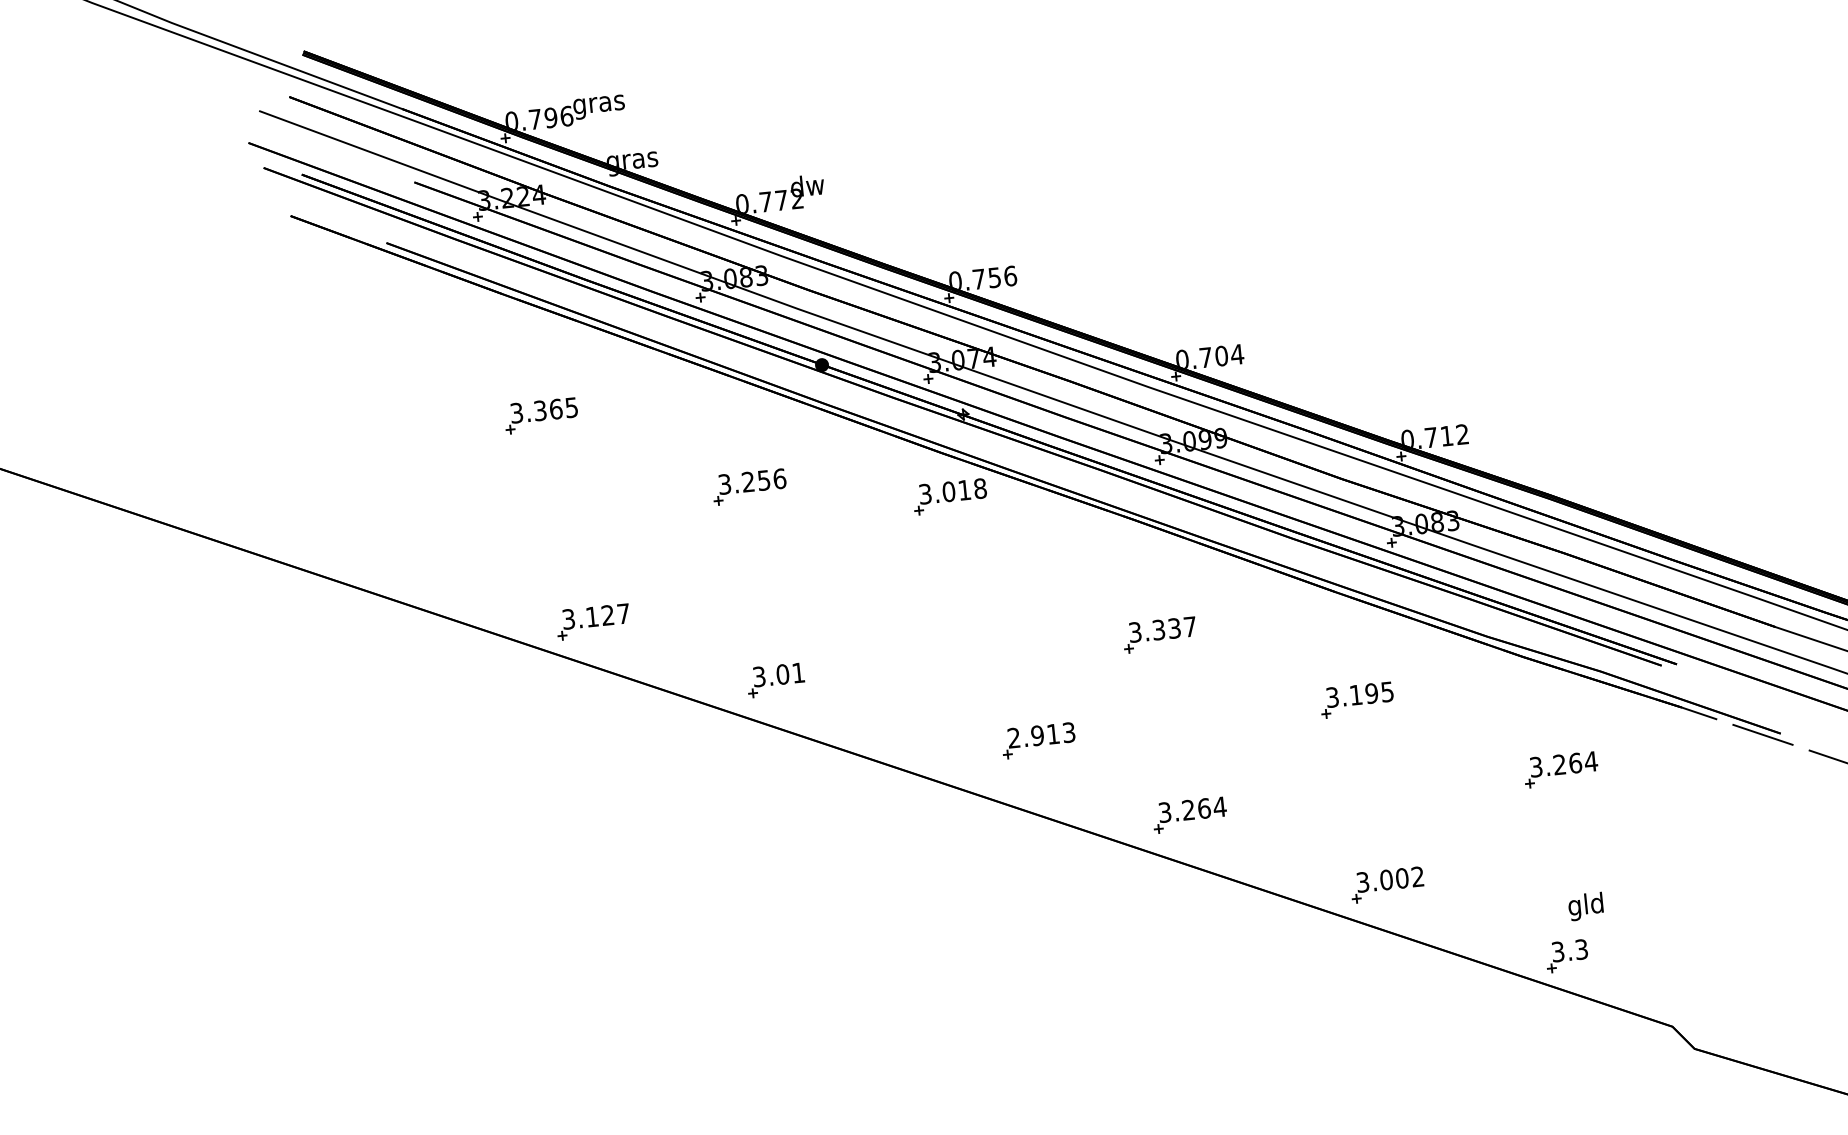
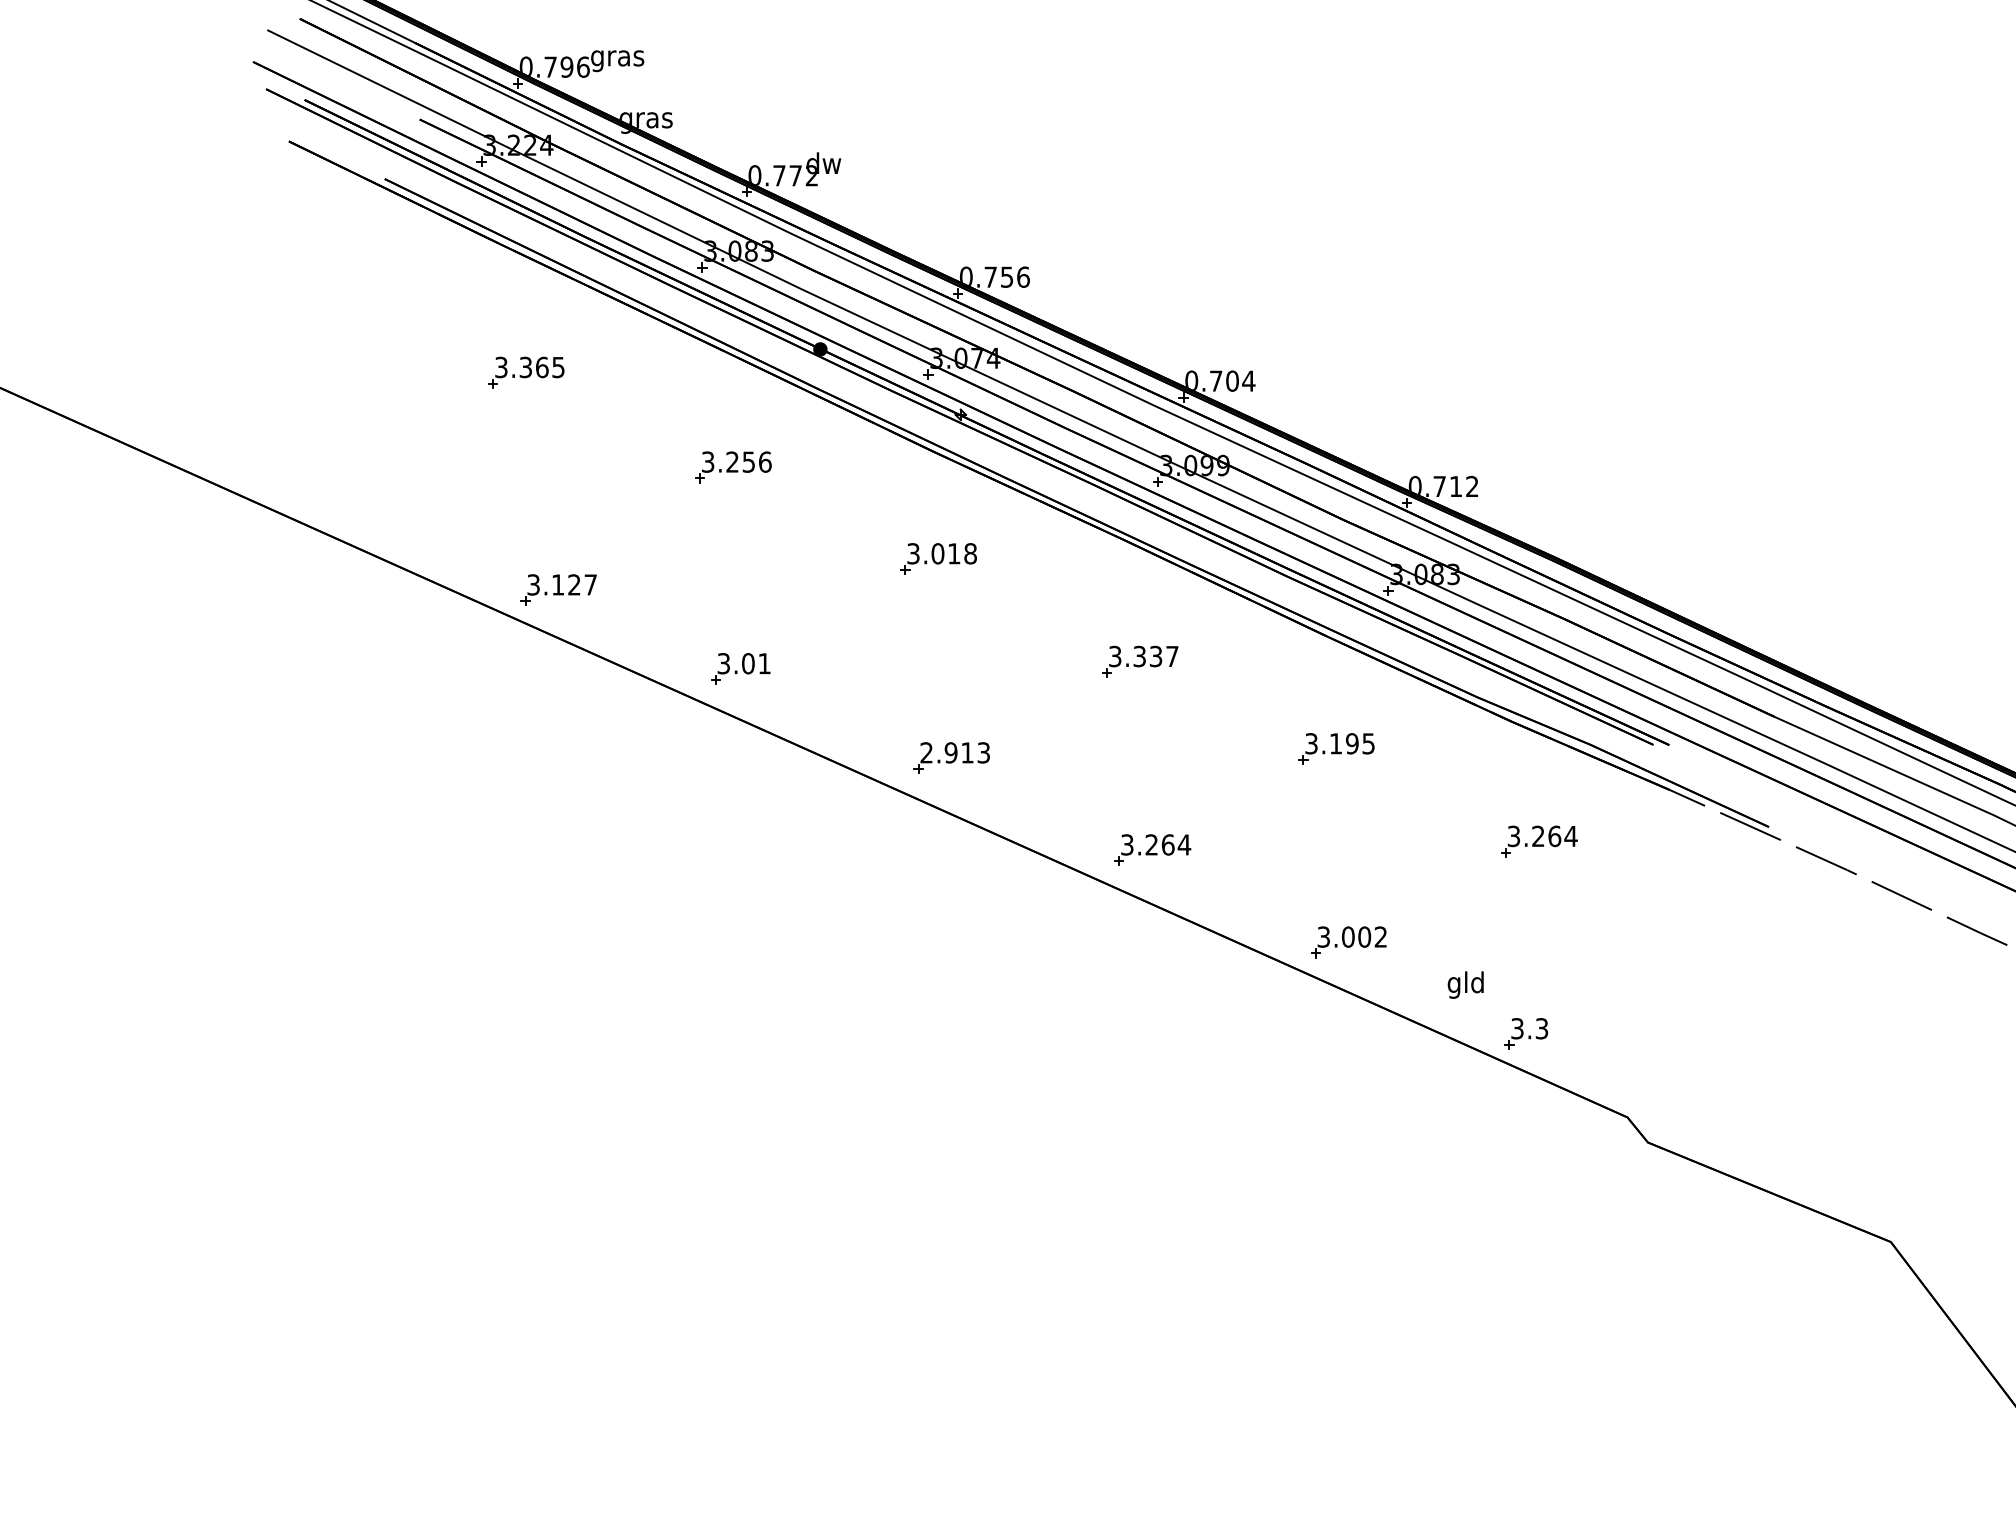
part: (949, 496) -> (938, 558), moved
part: (1038, 740) -> (951, 757), moved
text: (1585, 906) -> (1465, 984), moved

